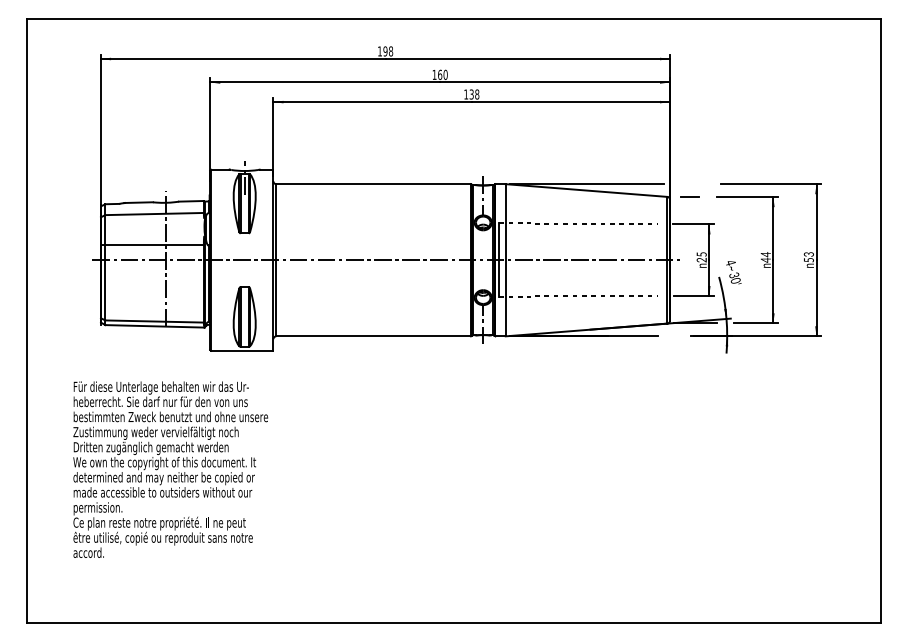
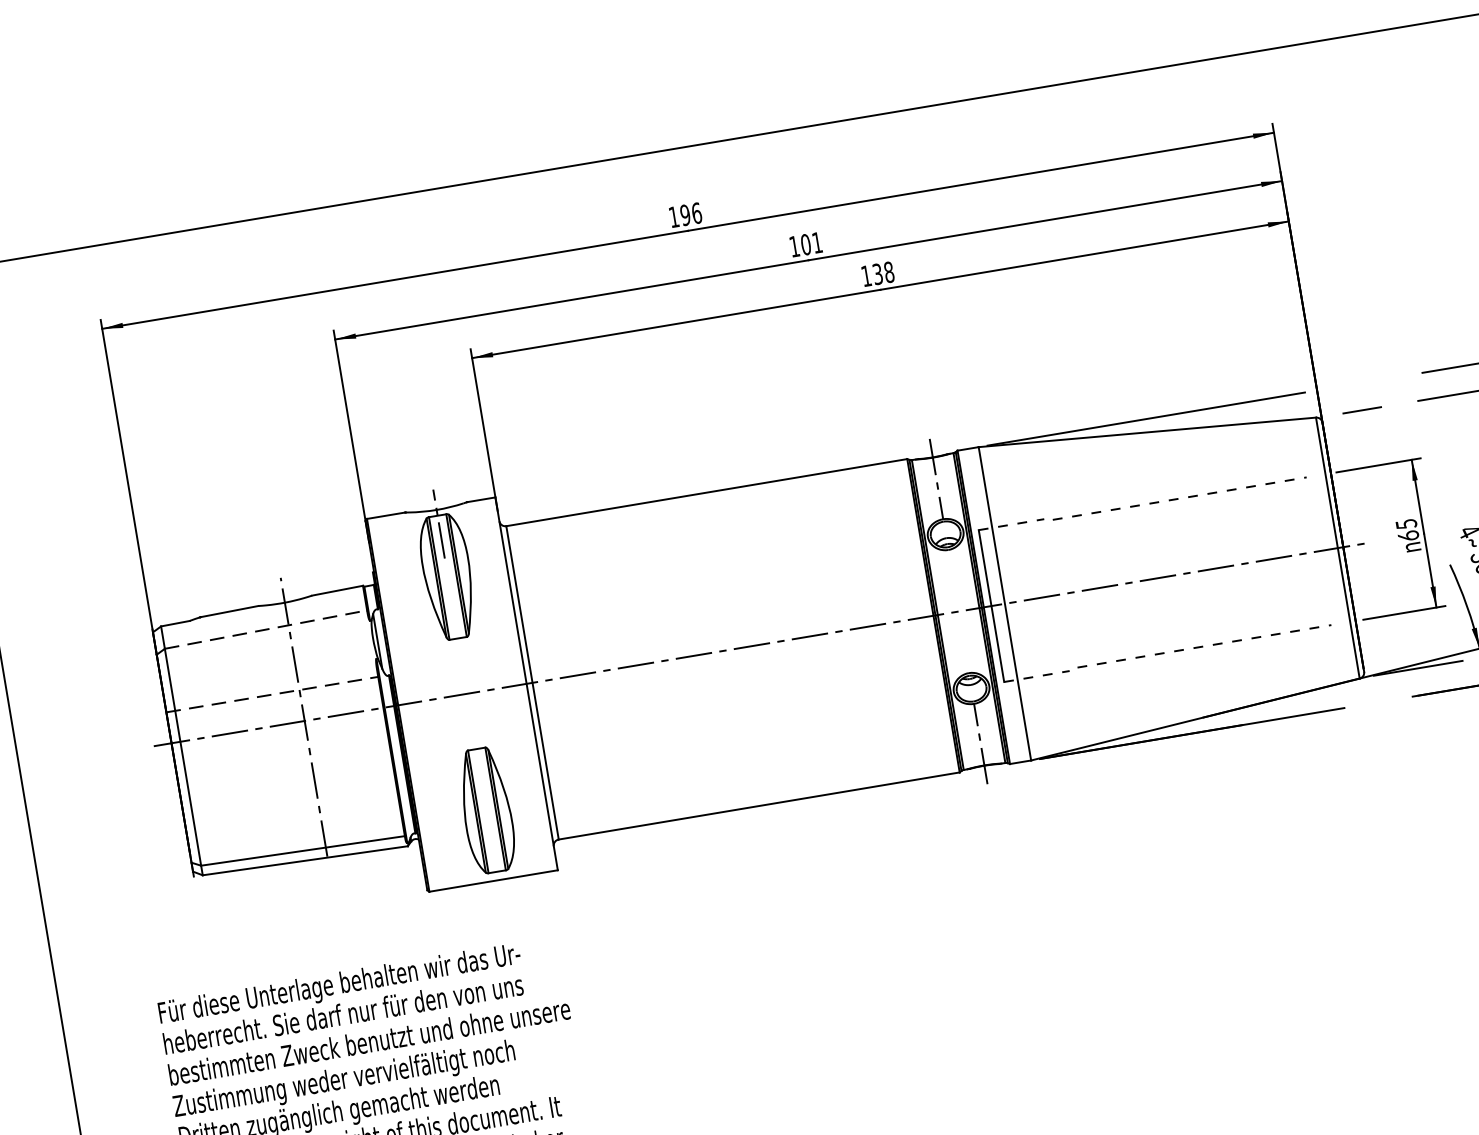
text: (391, 51) -> (697, 213), 198 -> 196
text: (442, 74) -> (810, 243), 160 -> 101
line: (155, 214) -> (267, 630), solid -> dashed
line: (152, 245) -> (272, 695), solid -> dashed
text: (701, 259) -> (1407, 534), 25 -> 65

